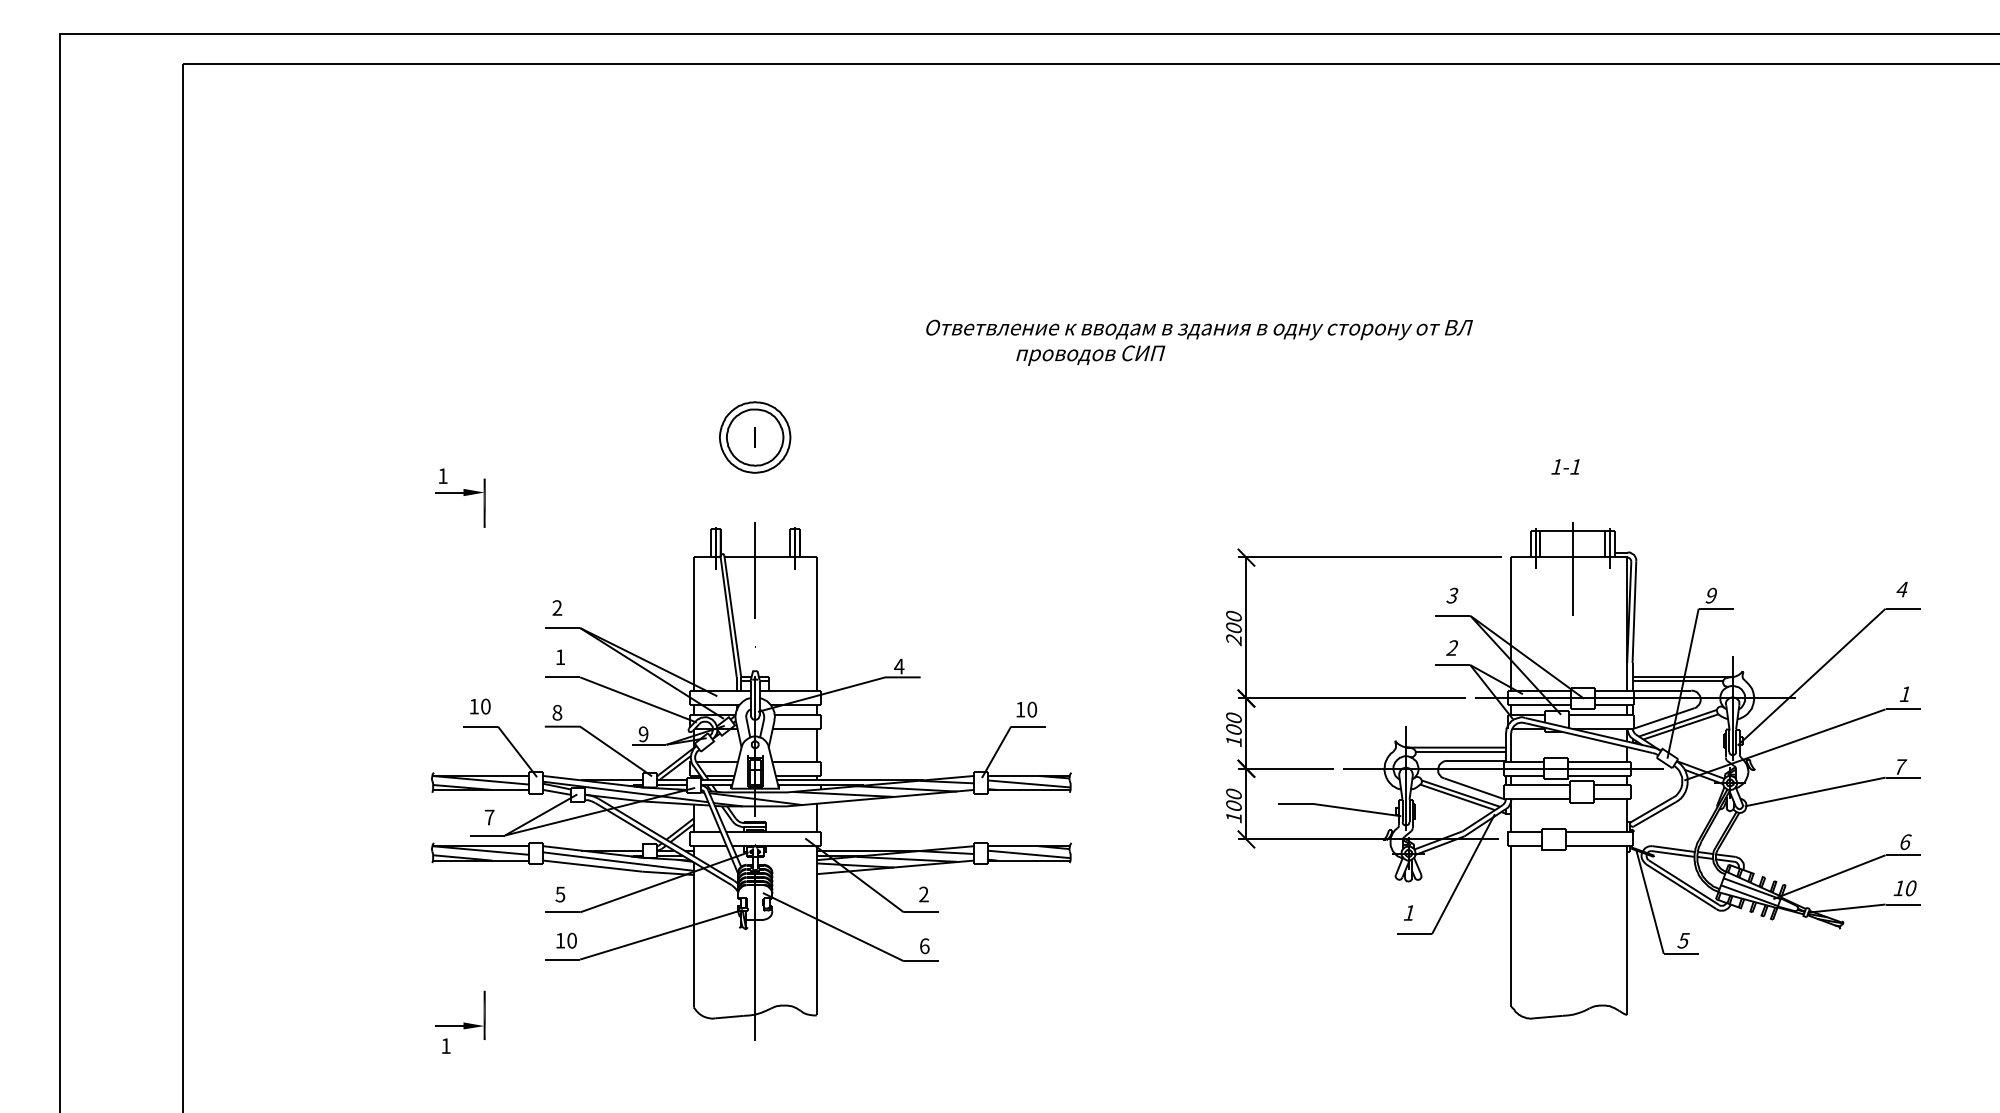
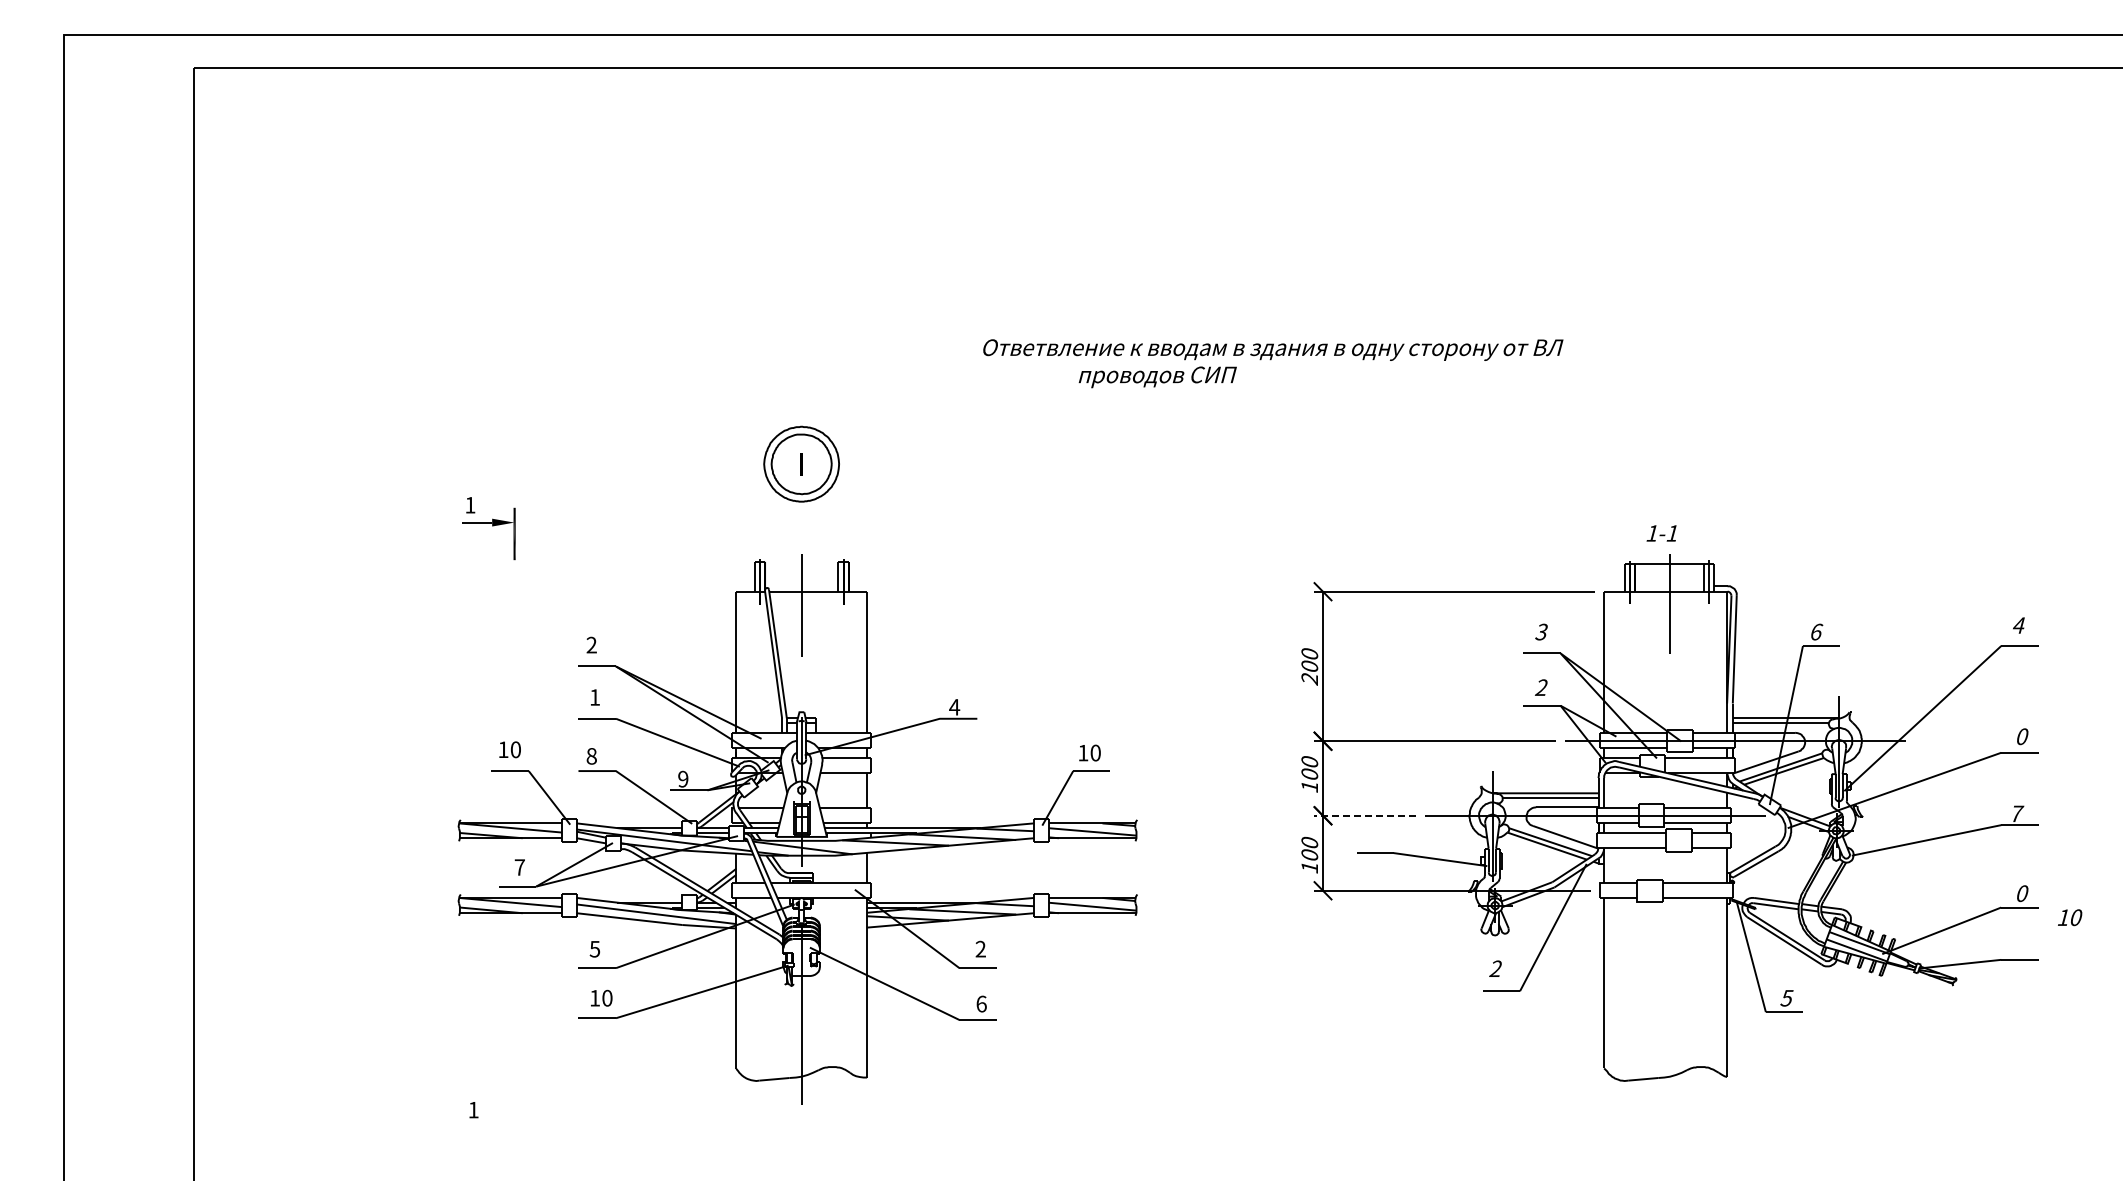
text: (1565, 466) -> (1661, 533), moved
text: (1711, 595) -> (1816, 631), 9 -> 6
text: (1905, 694) -> (2022, 736), 1 -> 0
line: (1285, 769) -> (1364, 816), solid -> dashed
text: (1906, 842) -> (2023, 893), 6 -> 0
text: (1905, 888) -> (2070, 917), moved
text: (1408, 912) -> (1495, 968), 1 -> 2
part: (463, 1022) -> (492, 1085), removed

